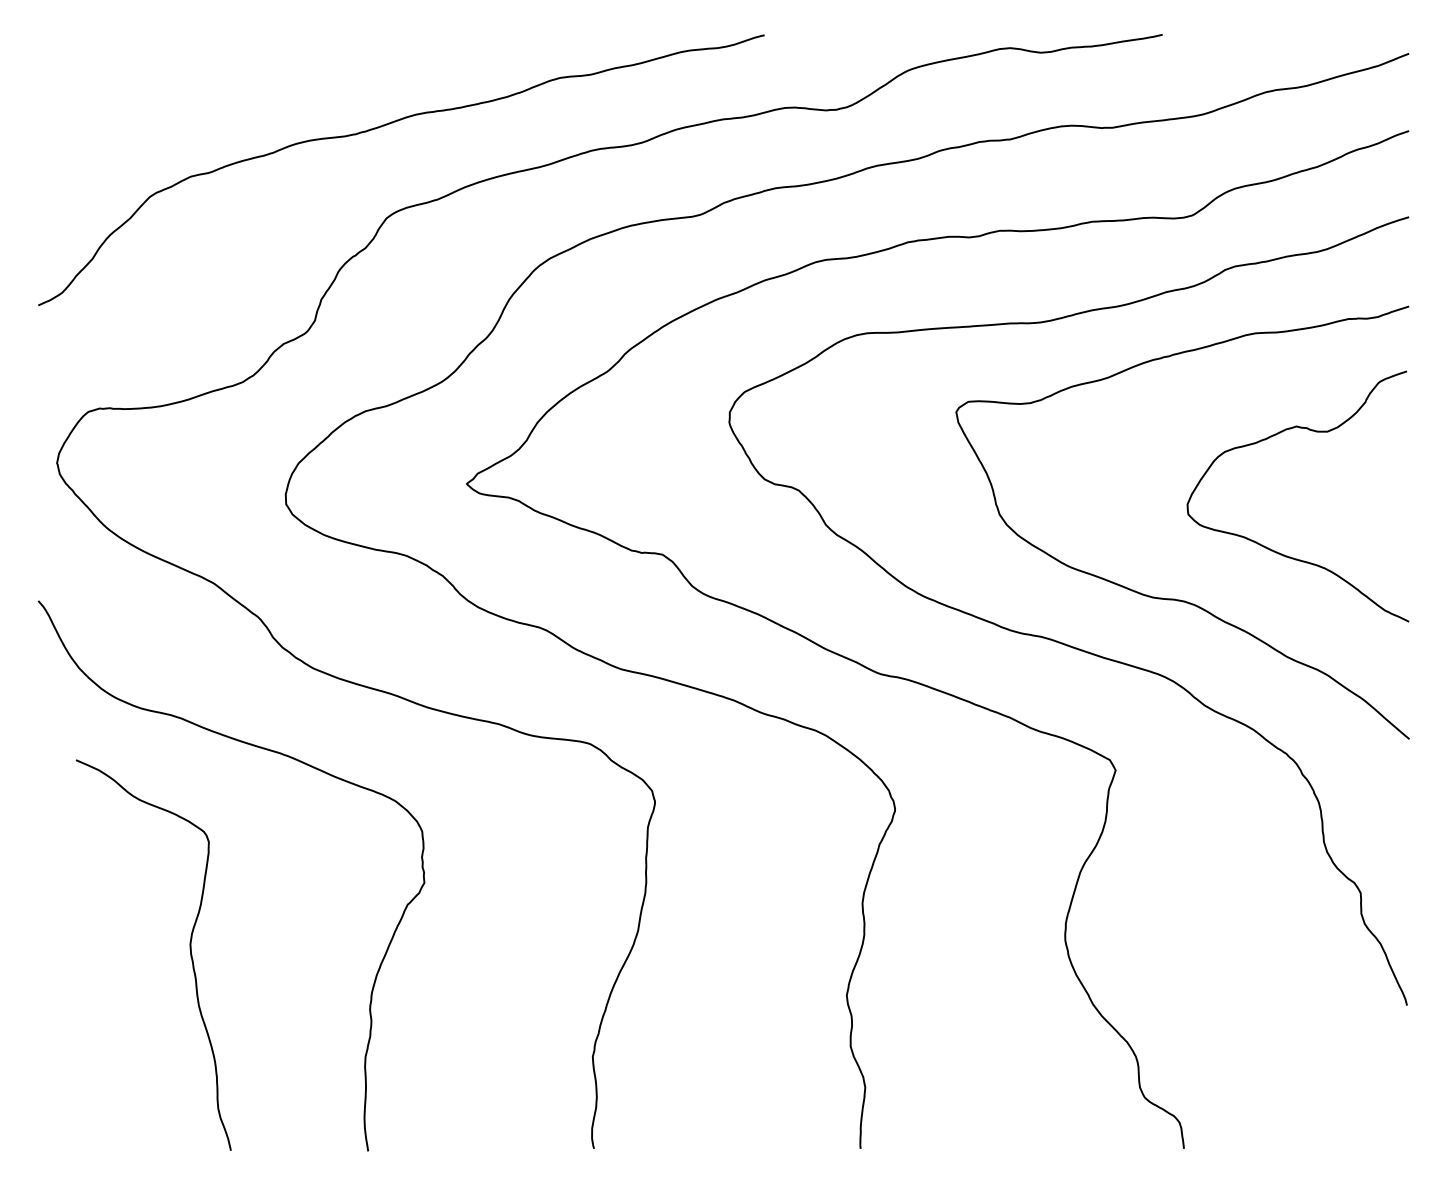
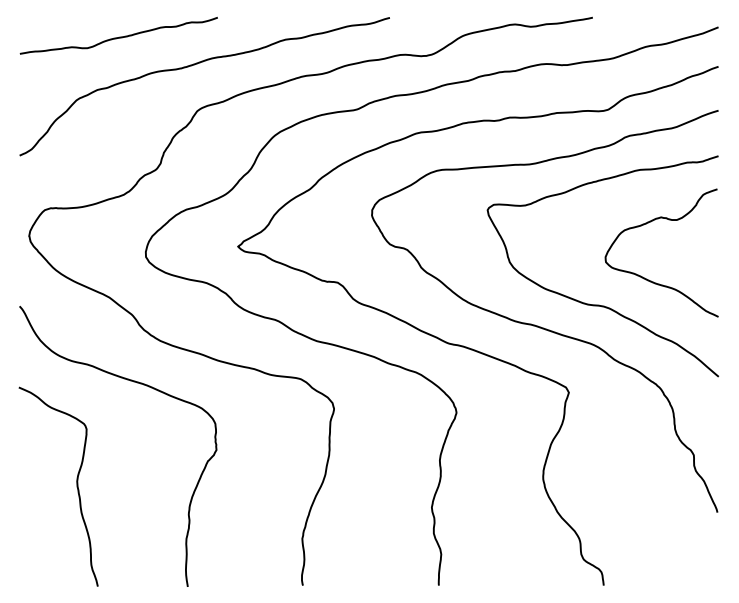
curve: (234, 71) -> (119, 36), added
curve: (189, 954) -> (76, 486), moved

